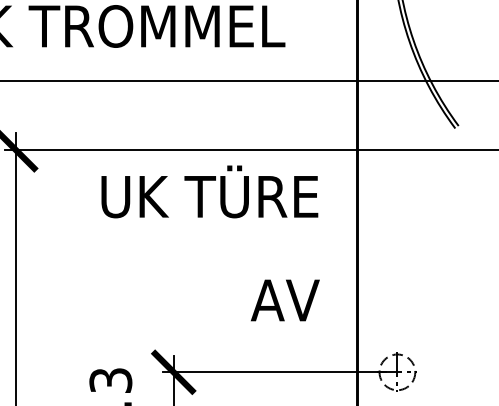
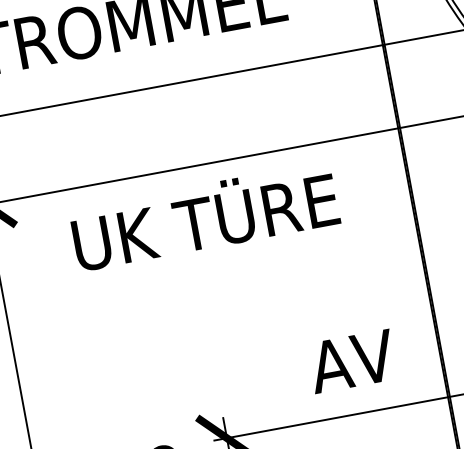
text: (209, 191) -> (204, 216), moved
text: (285, 300) -> (352, 361), moved

